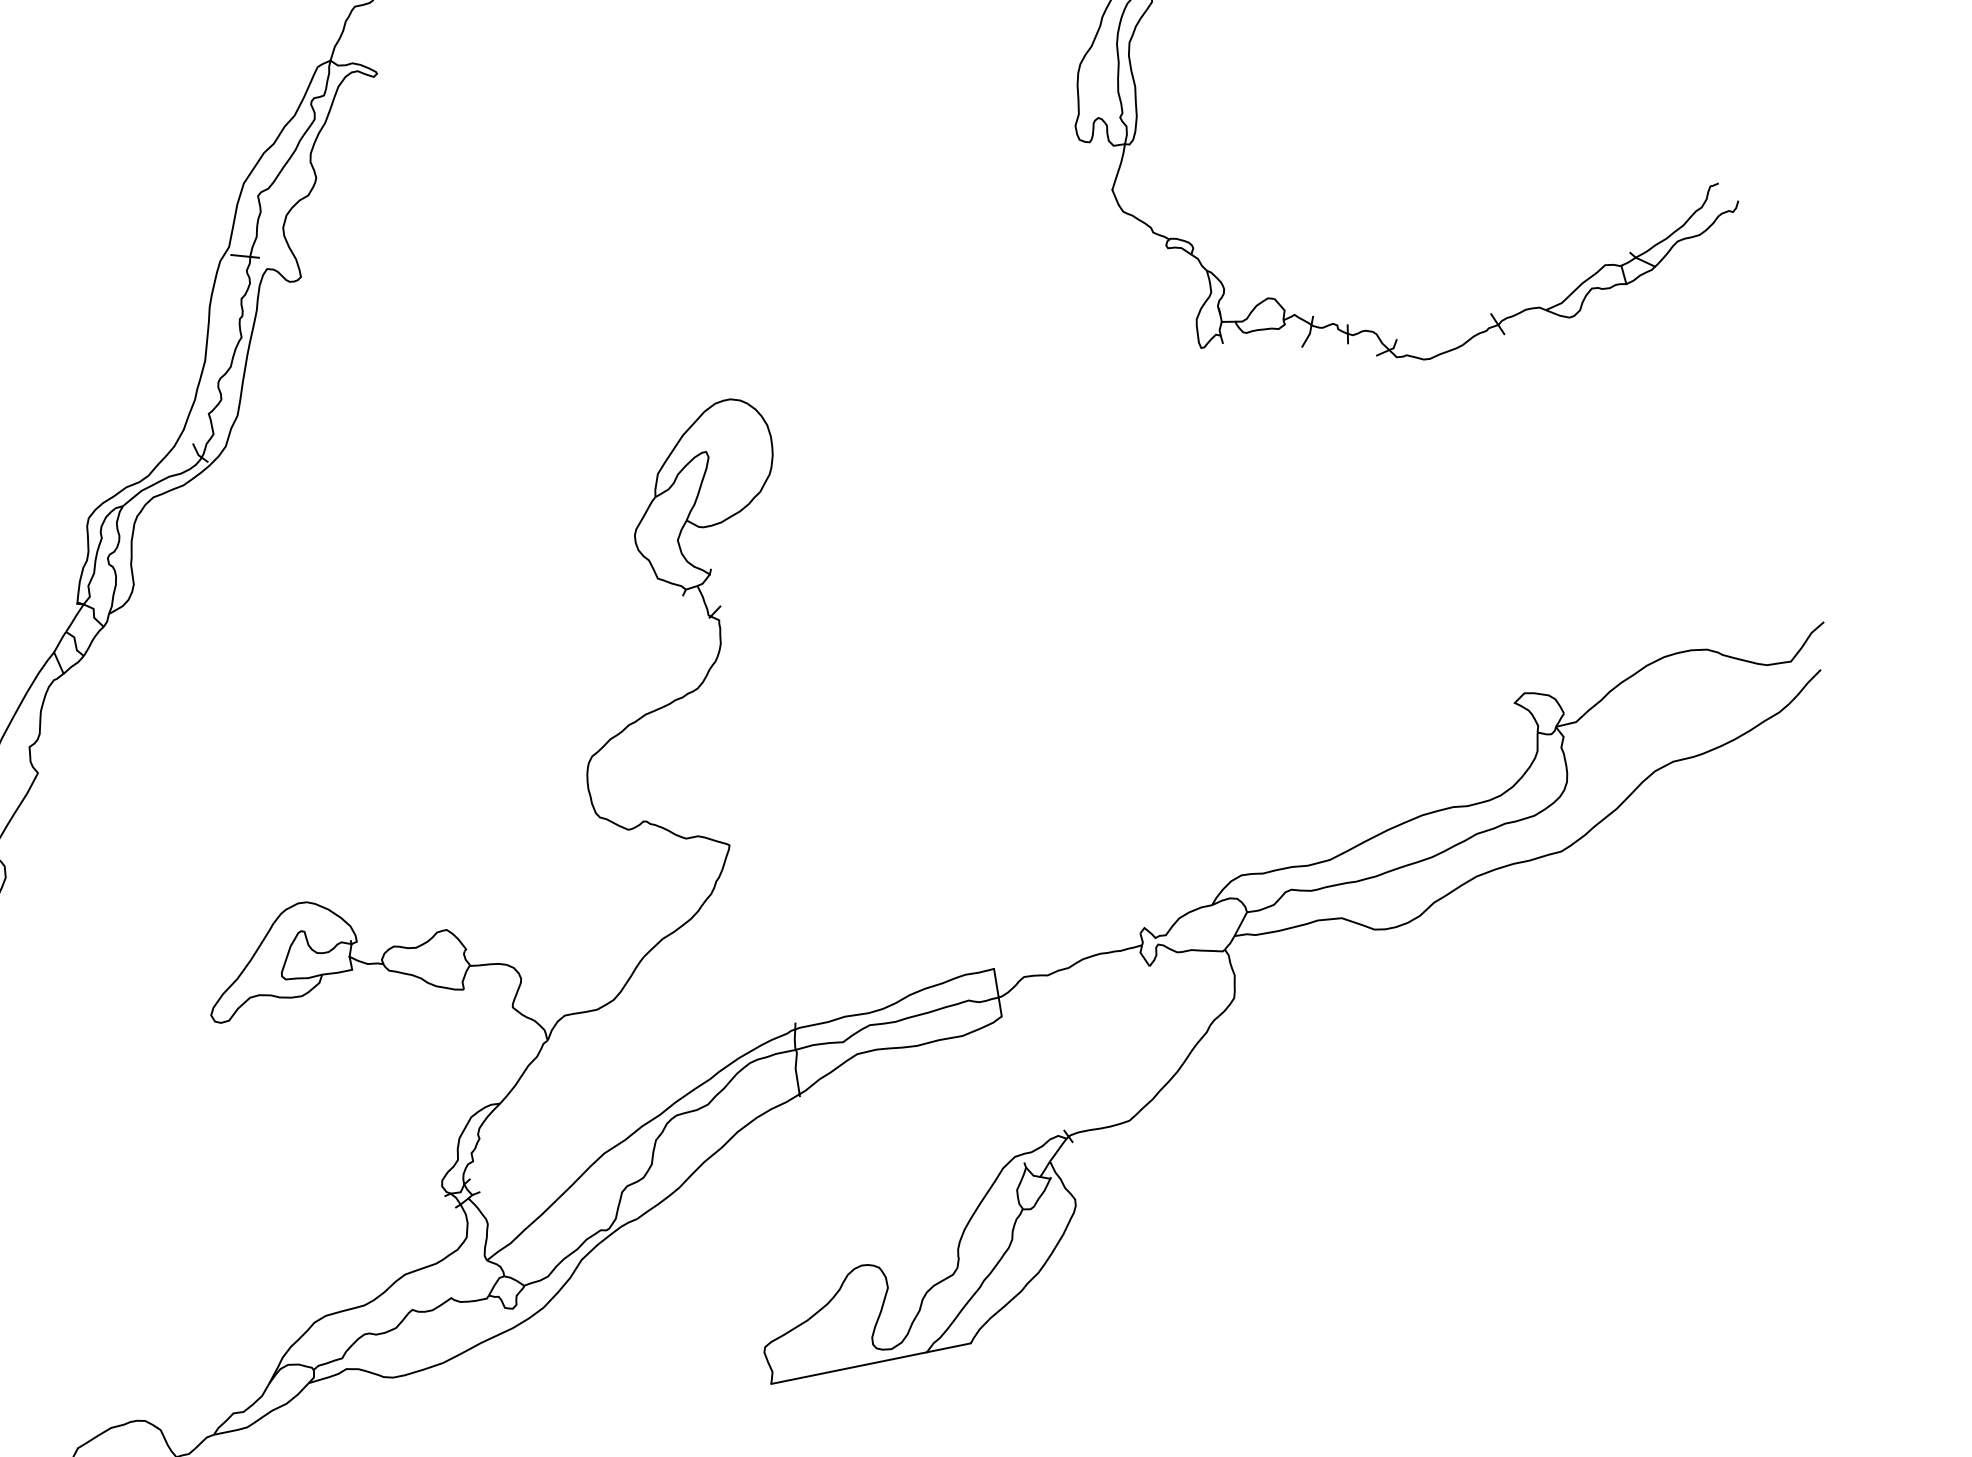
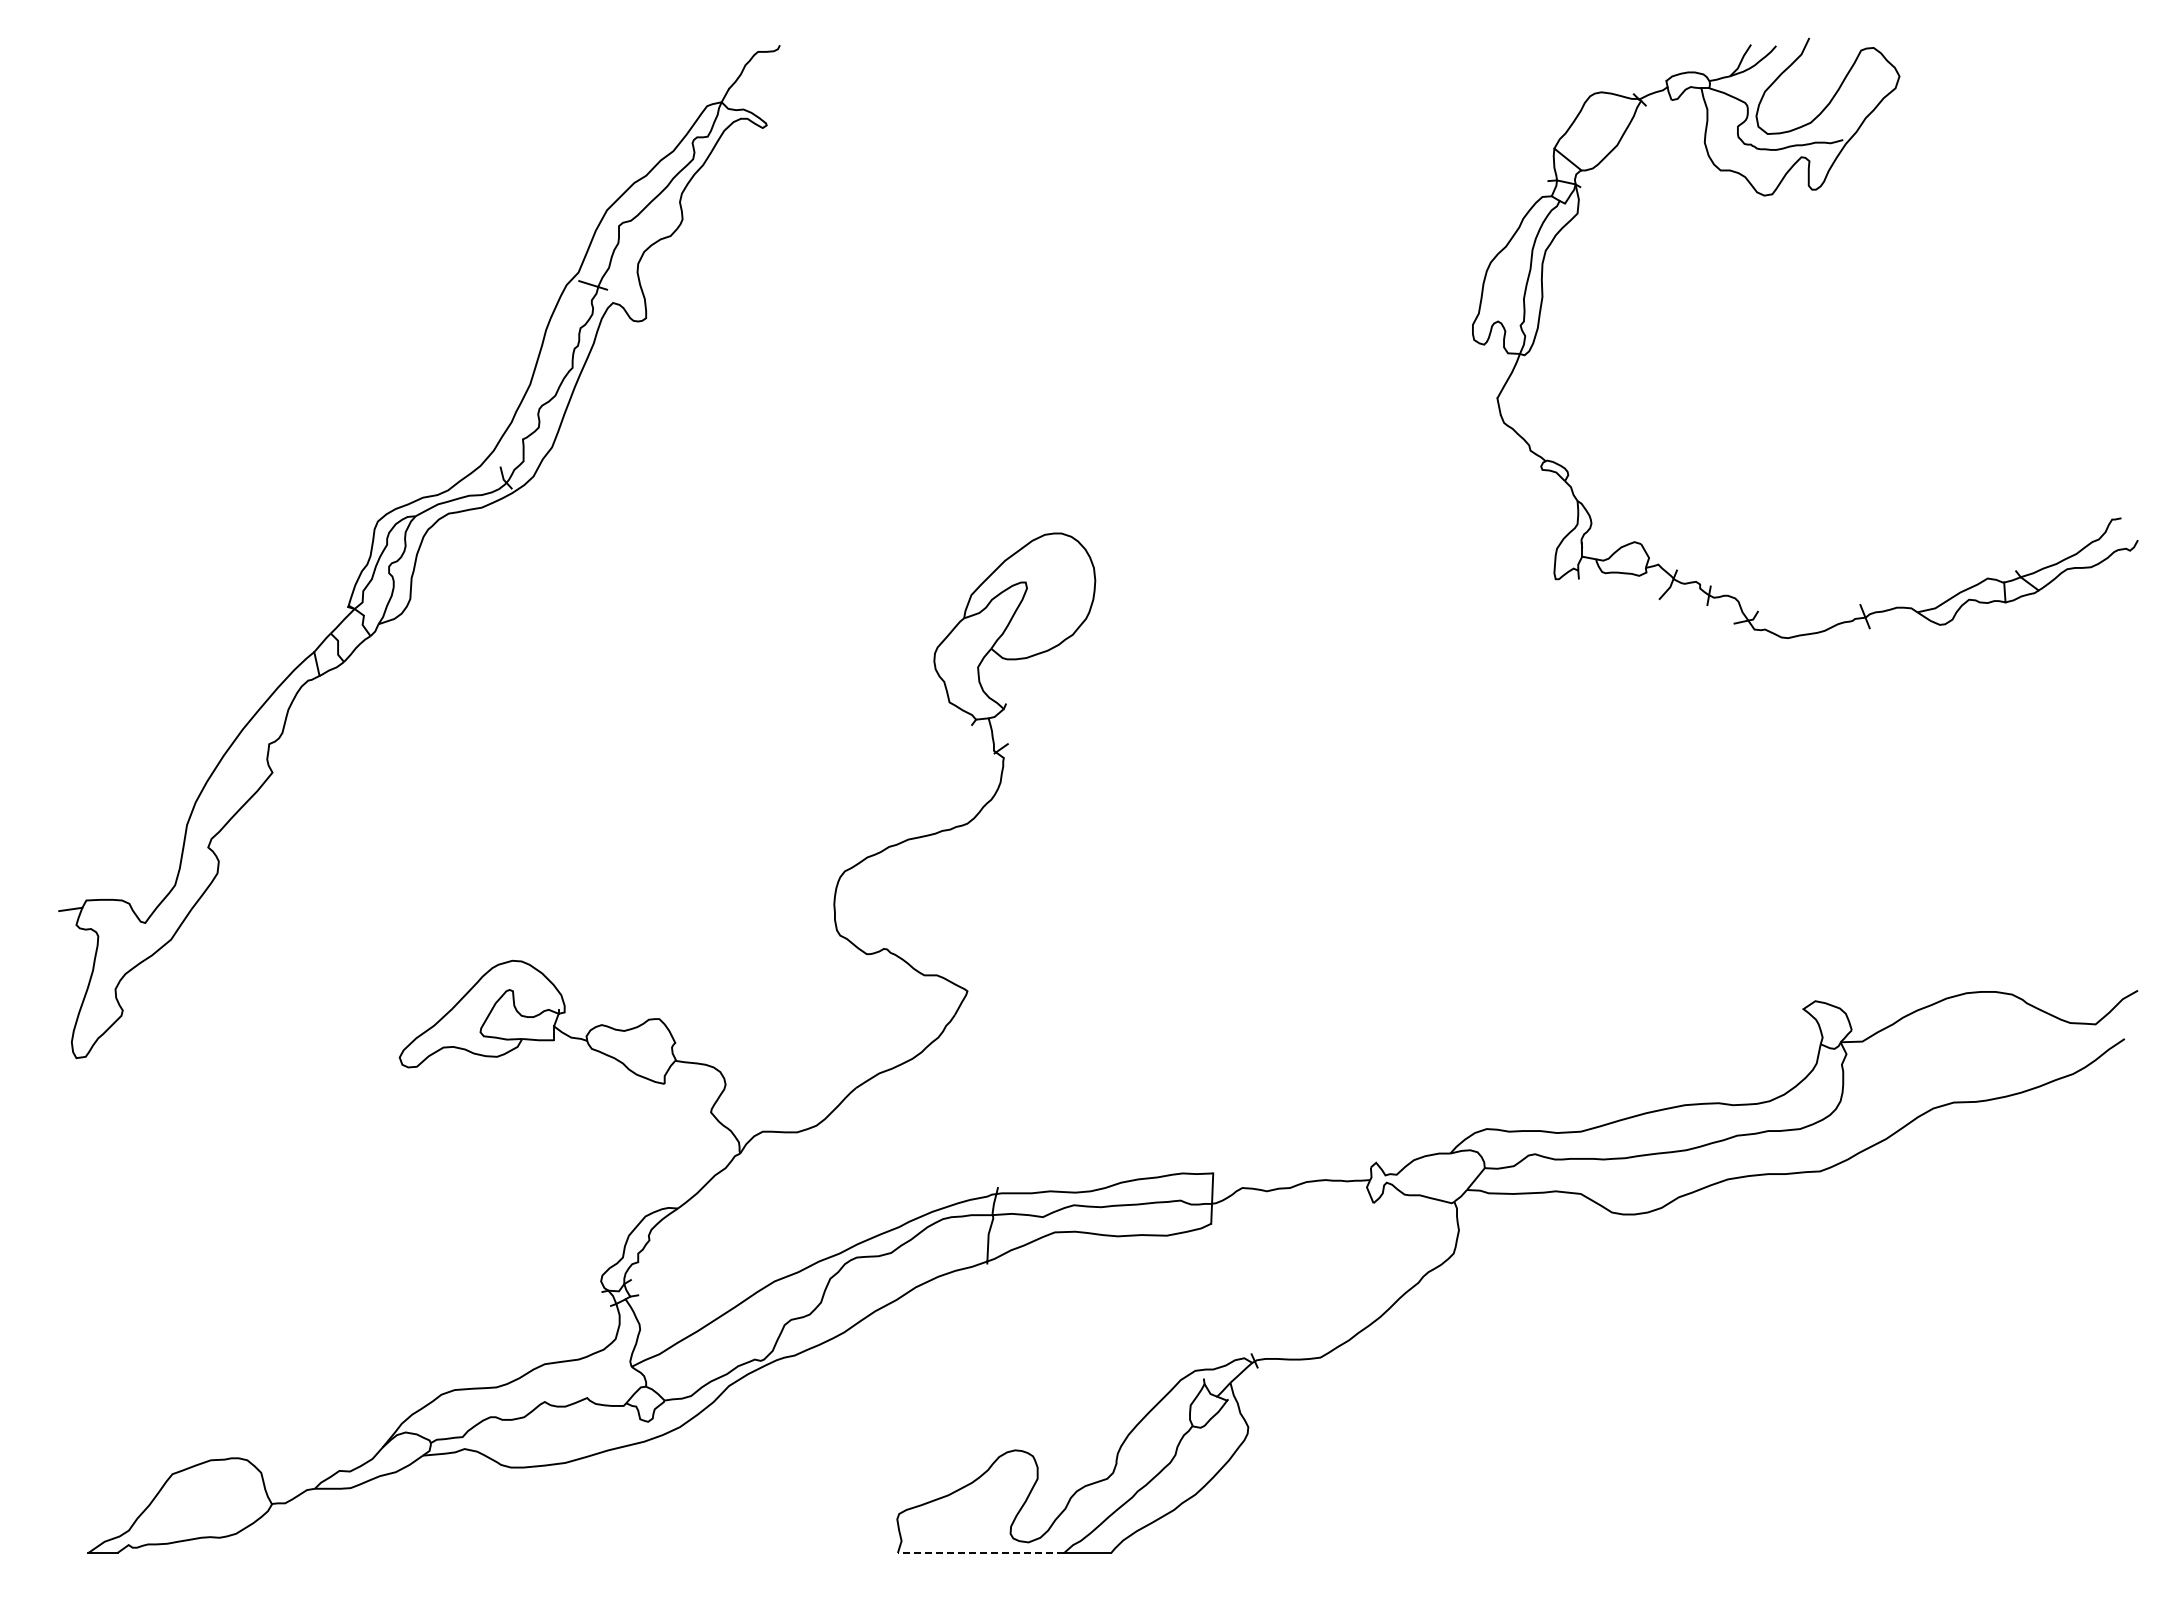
line: (848, 1368) -> (980, 1553), solid -> dashed

